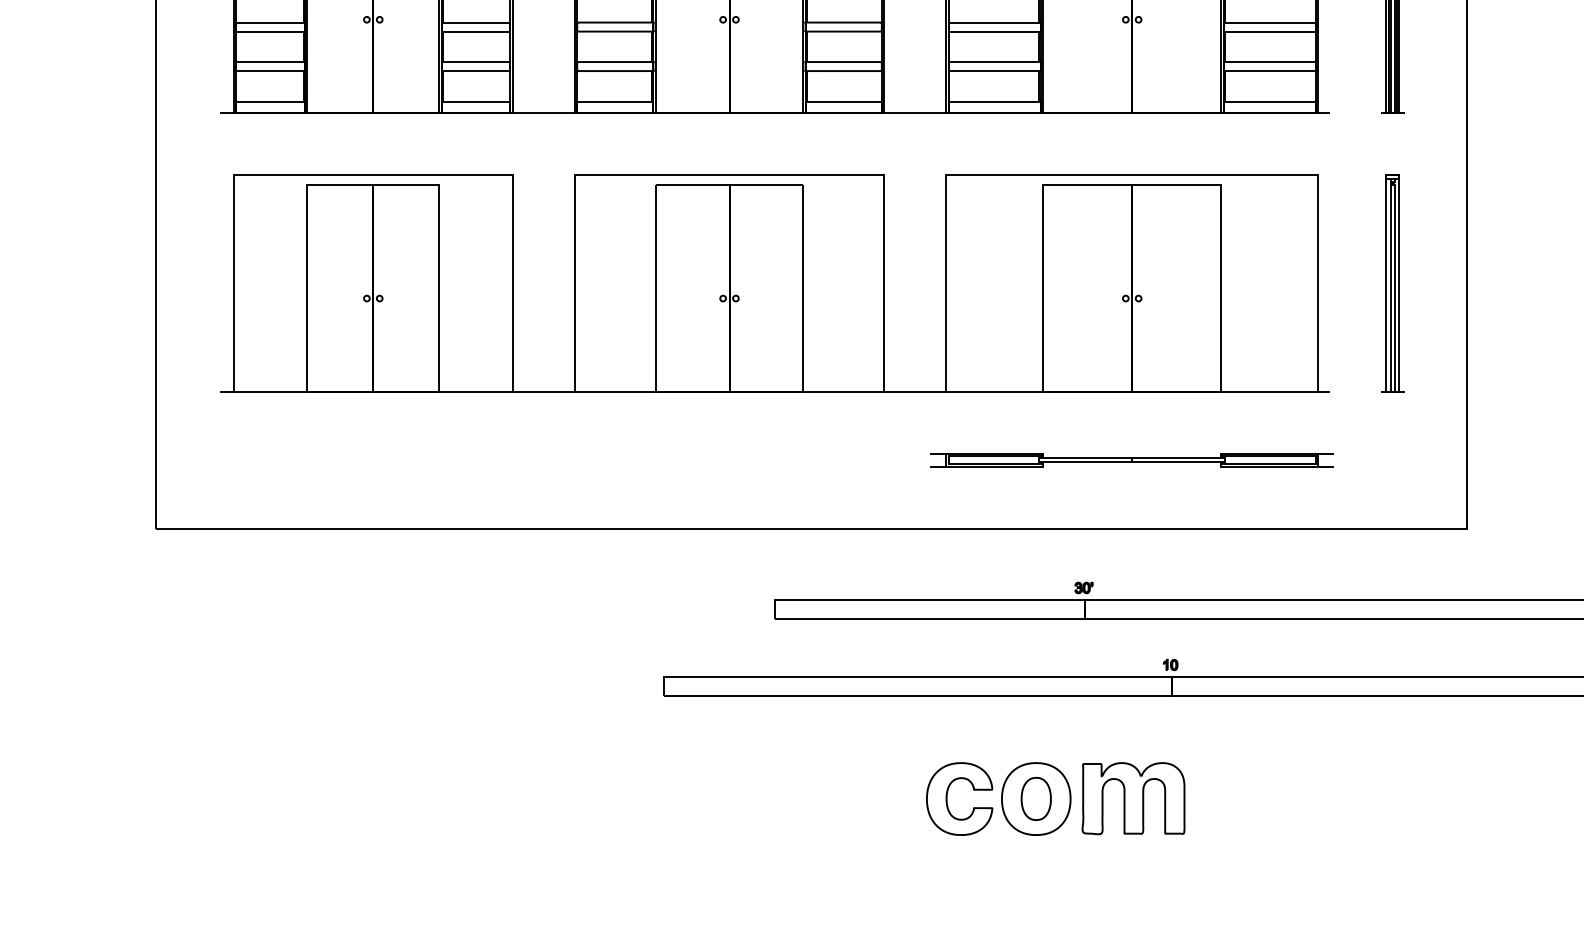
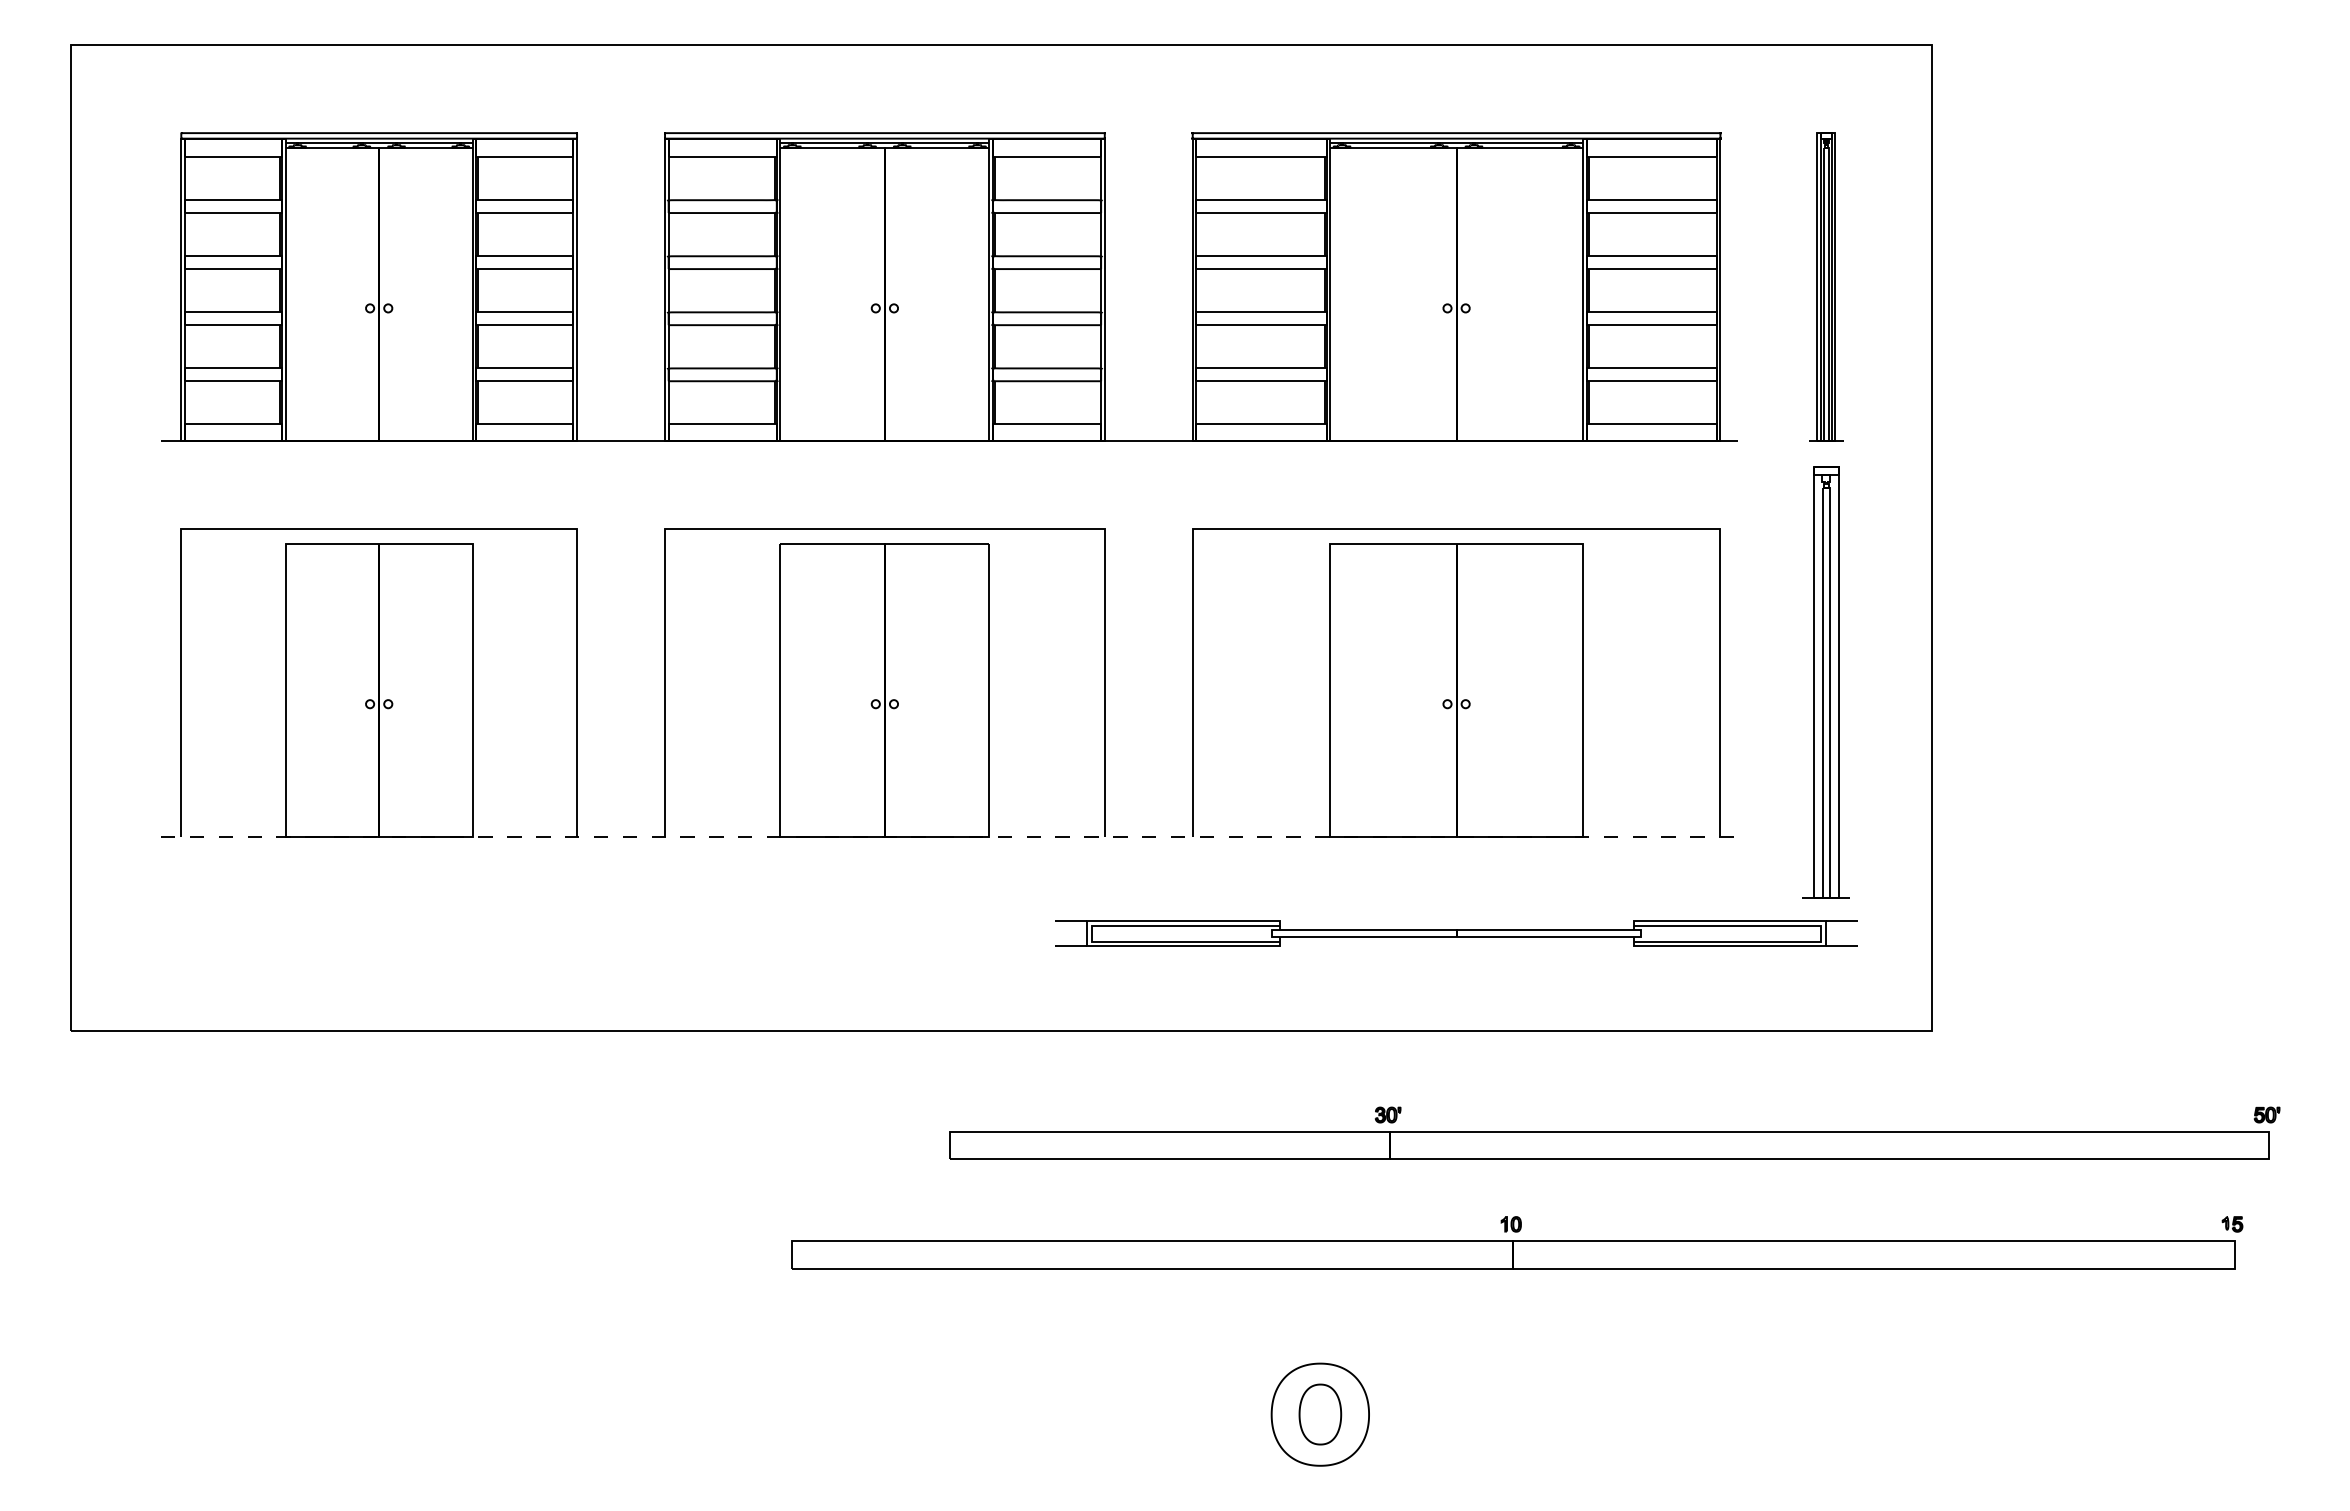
part: (1392, 283) -> (1826, 682), size x1.4
line: (775, 391) -> (949, 836), solid -> dashed
part: (1132, 460) -> (1456, 933), size x1.4
part: (1133, 798) -> (1458, 1413), removed
part: (947, 801) -> (1194, 1418), removed

